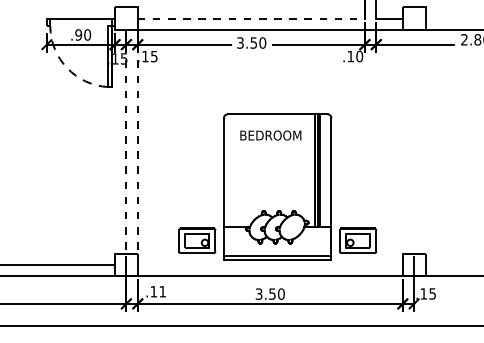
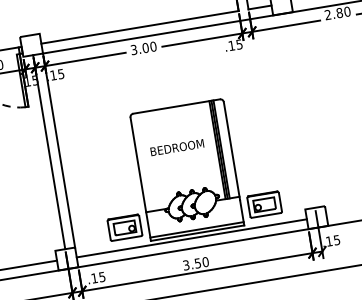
line: (251, 18) -> (140, 27), dashed -> solid
text: (253, 42) -> (145, 47), 3.50 -> 3.00
text: (359, 56) -> (239, 44), .10 -> .15
text: (270, 135) -> (177, 147), moved
line: (126, 141) -> (49, 151), dashed -> solid
line: (137, 141) -> (58, 150), dashed -> solid
line: (269, 264) -> (191, 238), added
text: (162, 291) -> (102, 276), .11 -> .15

